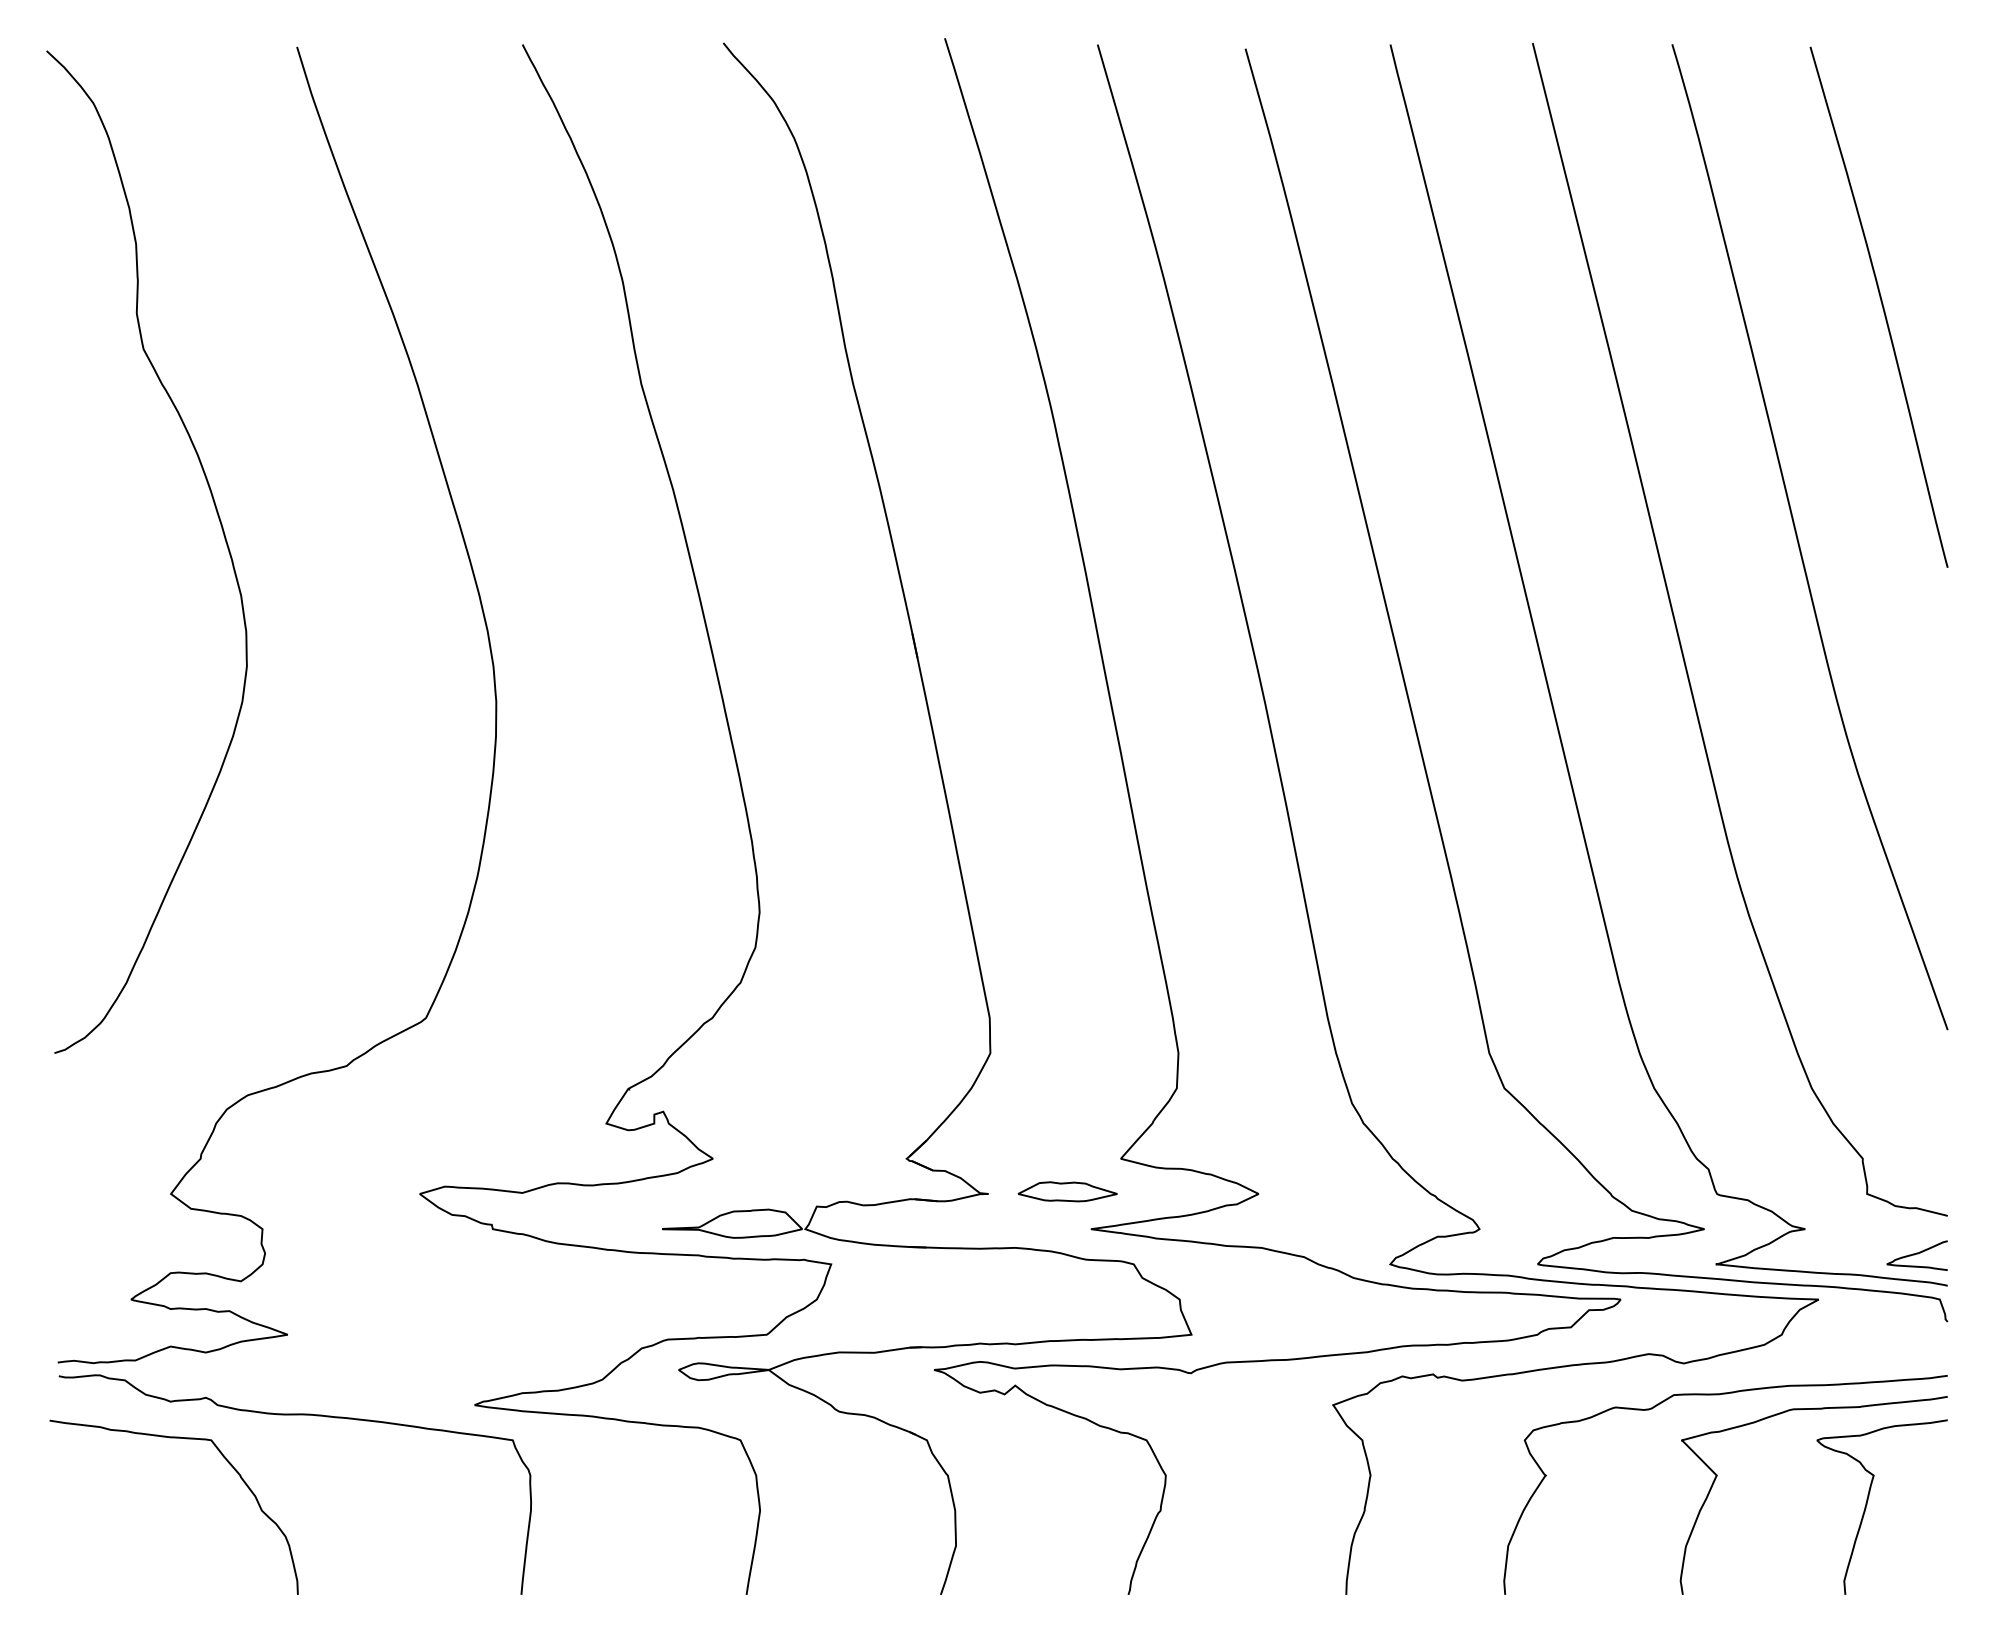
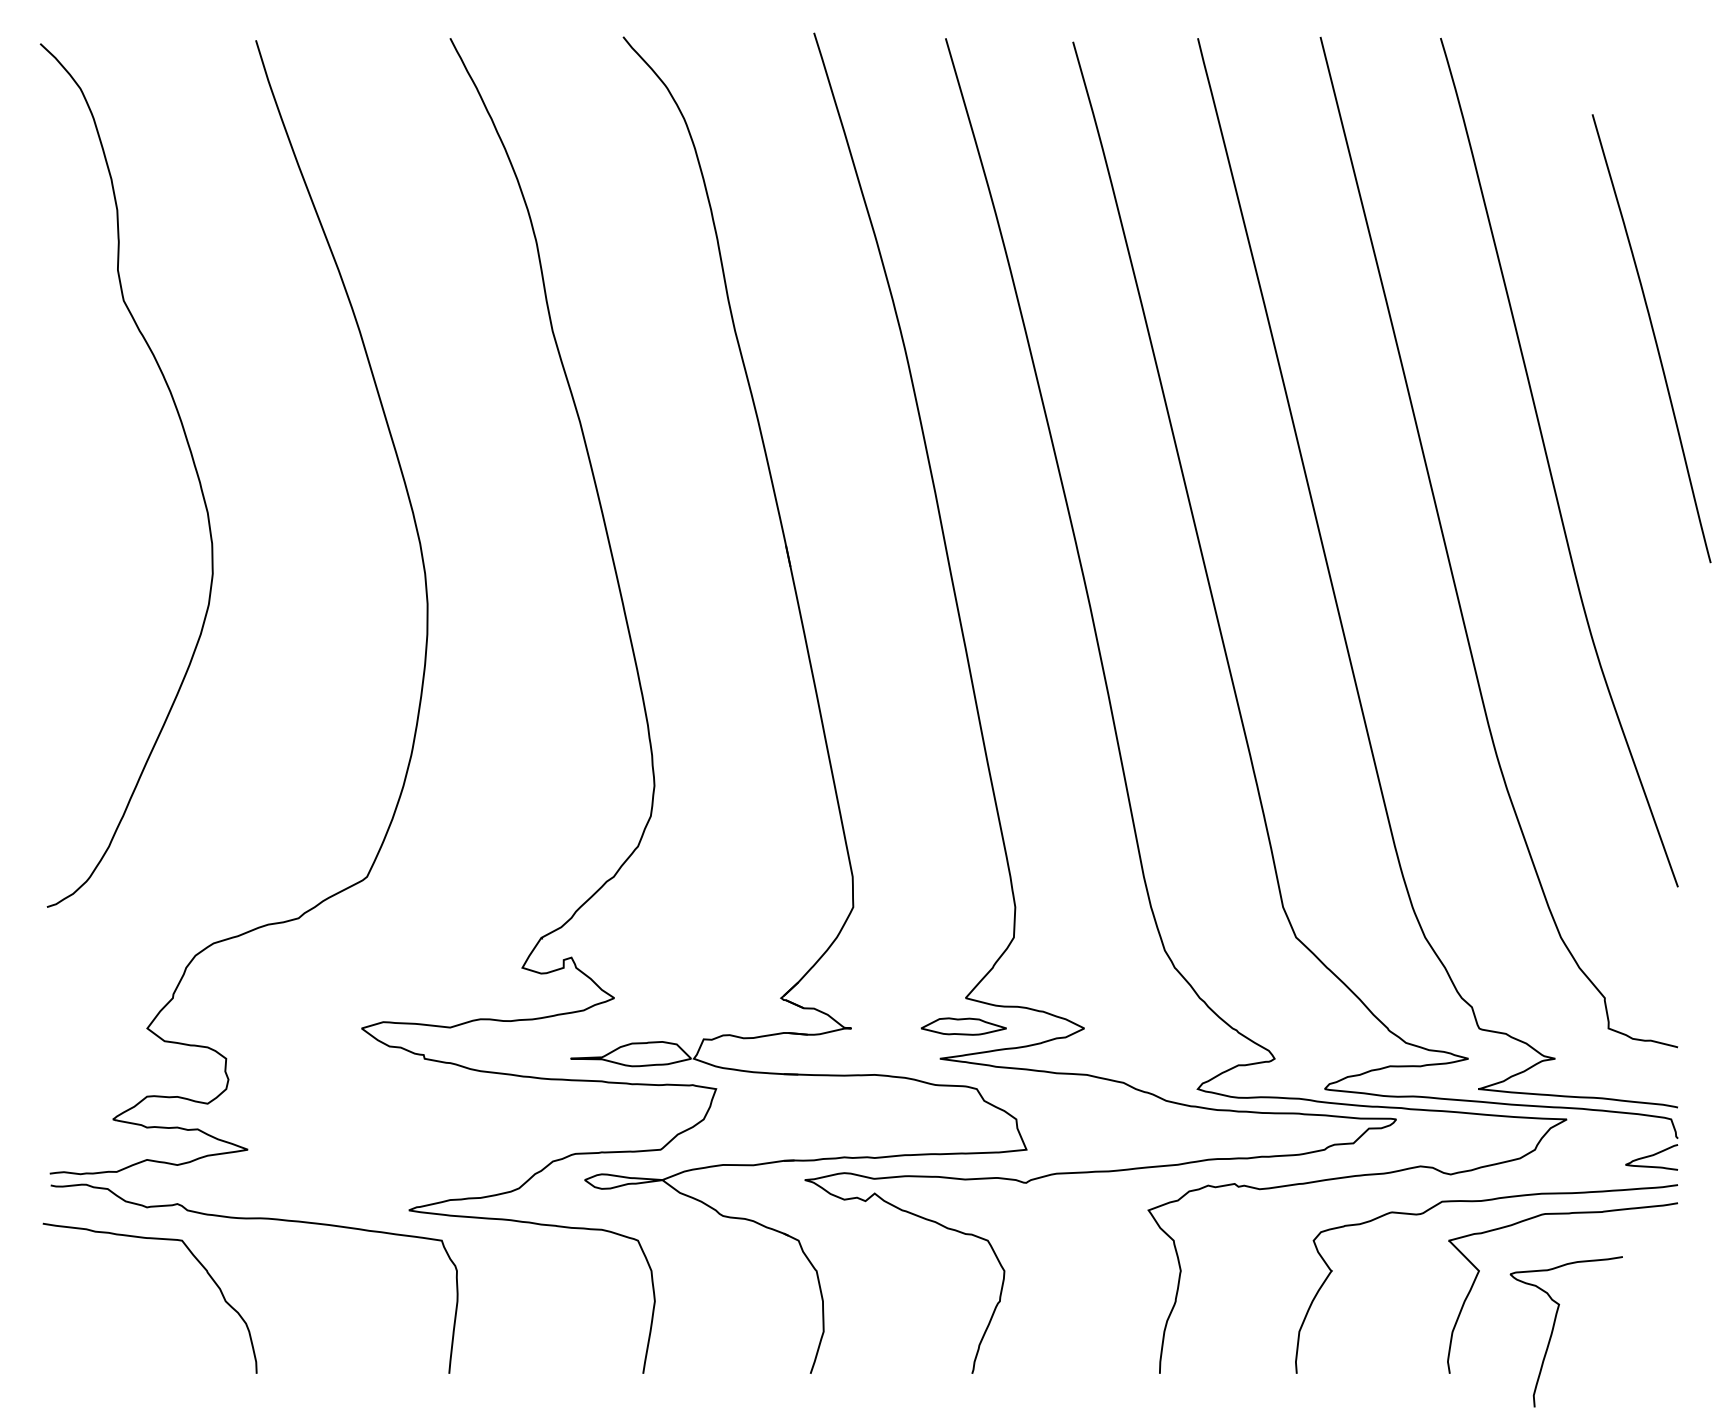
curve: (1881, 305) -> (1653, 337), moved
part: (1067, 1191) -> (963, 1026), moved
curve: (1916, 1254) -> (1651, 1156), moved
curve: (1867, 1504) -> (1553, 1329), moved

